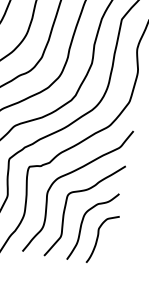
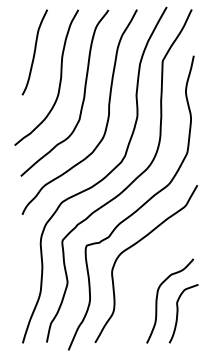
curve: (80, 192) -> (149, 264), removed

